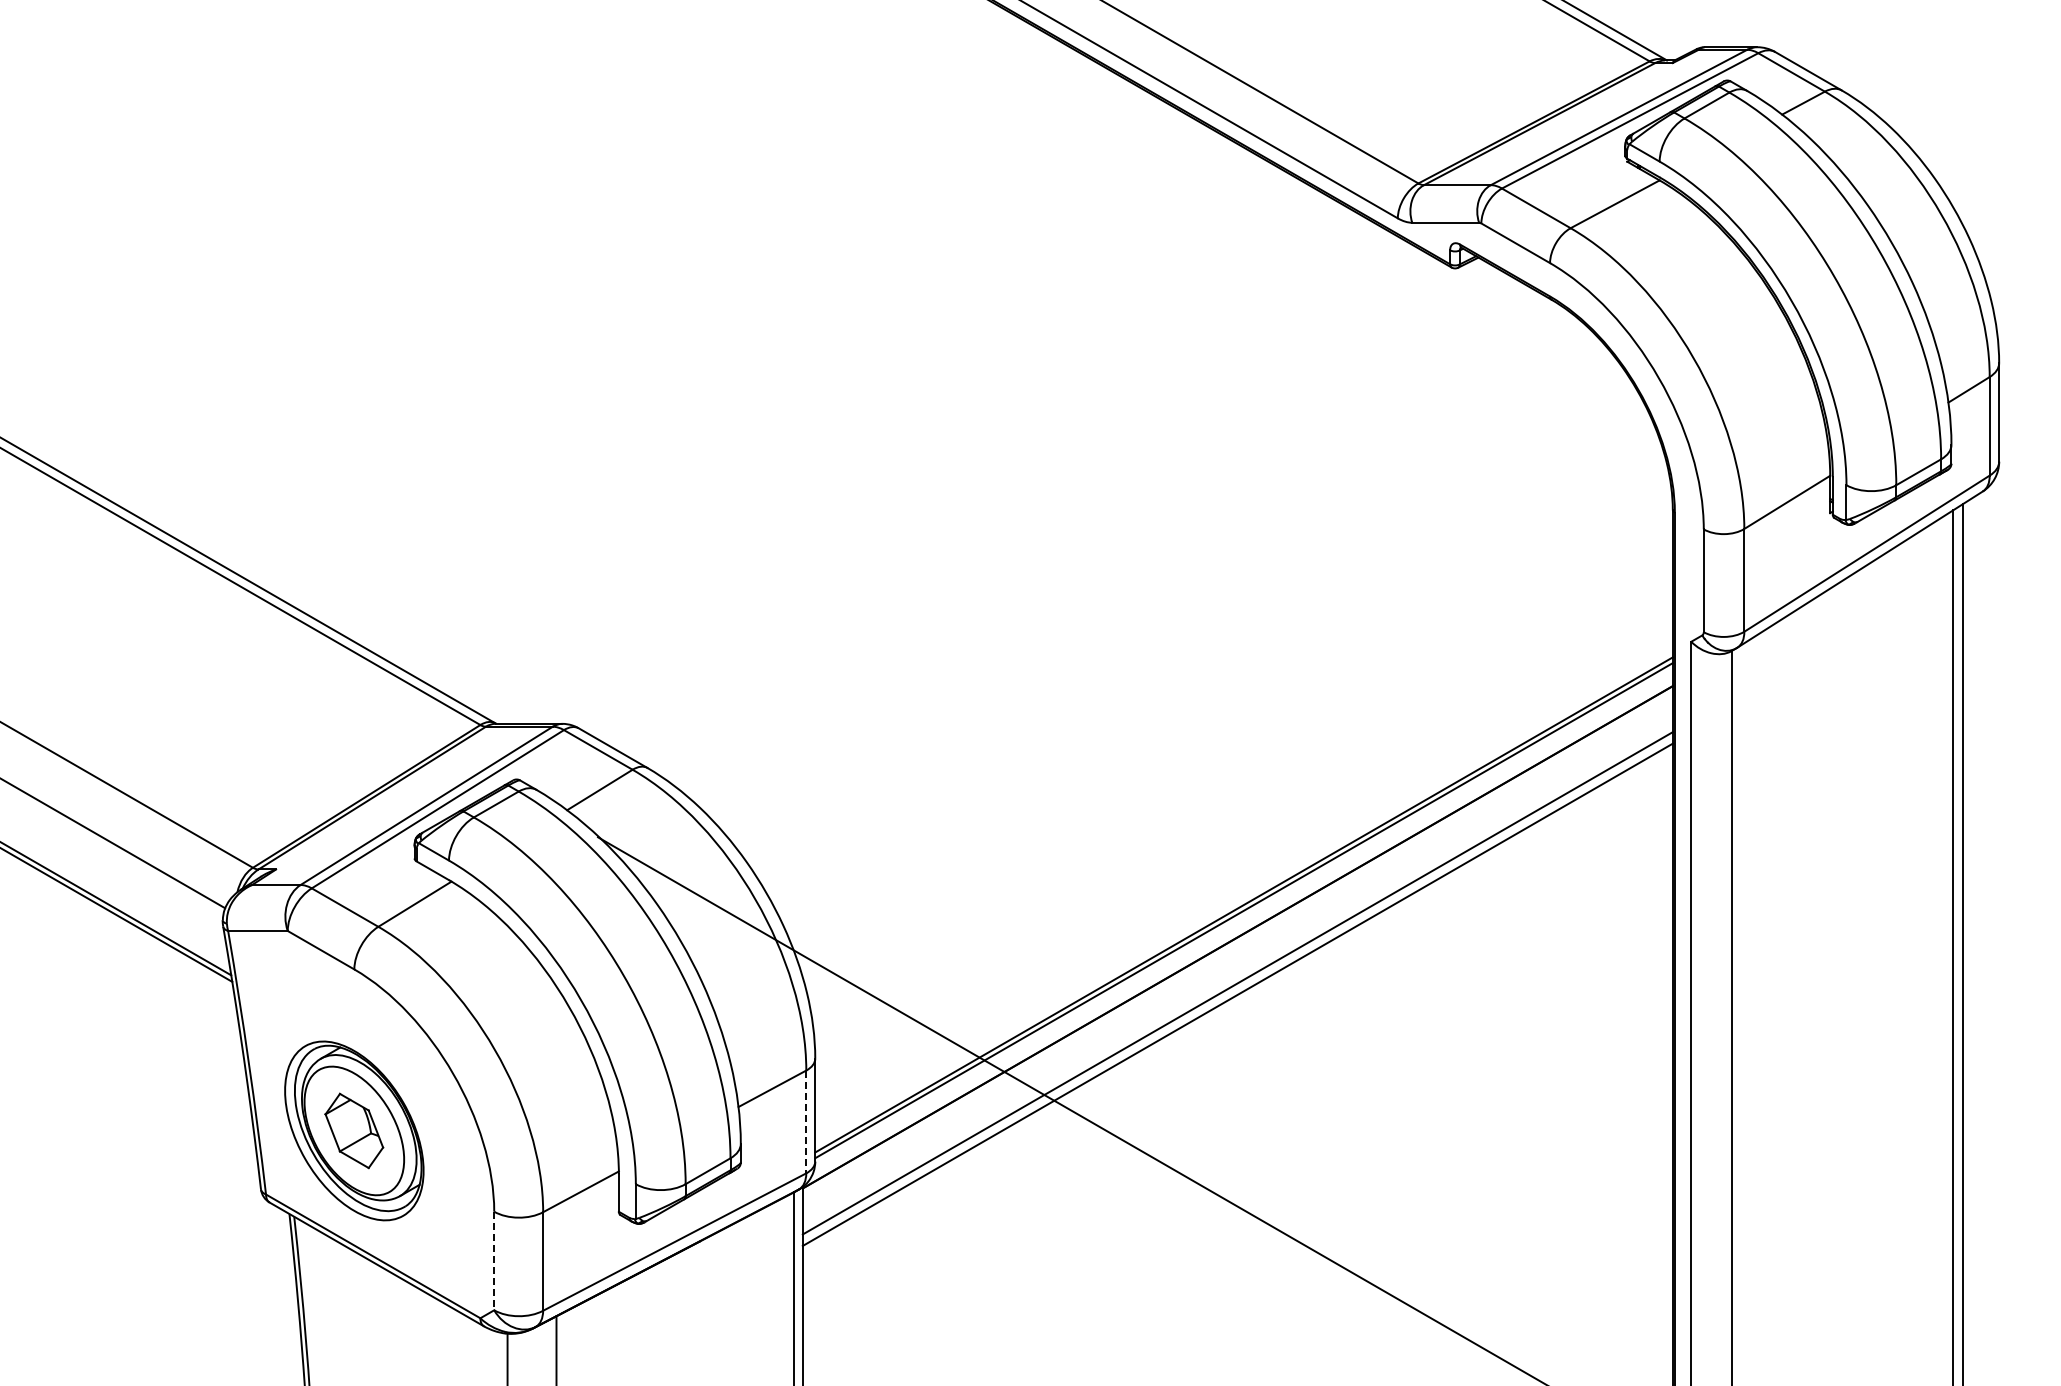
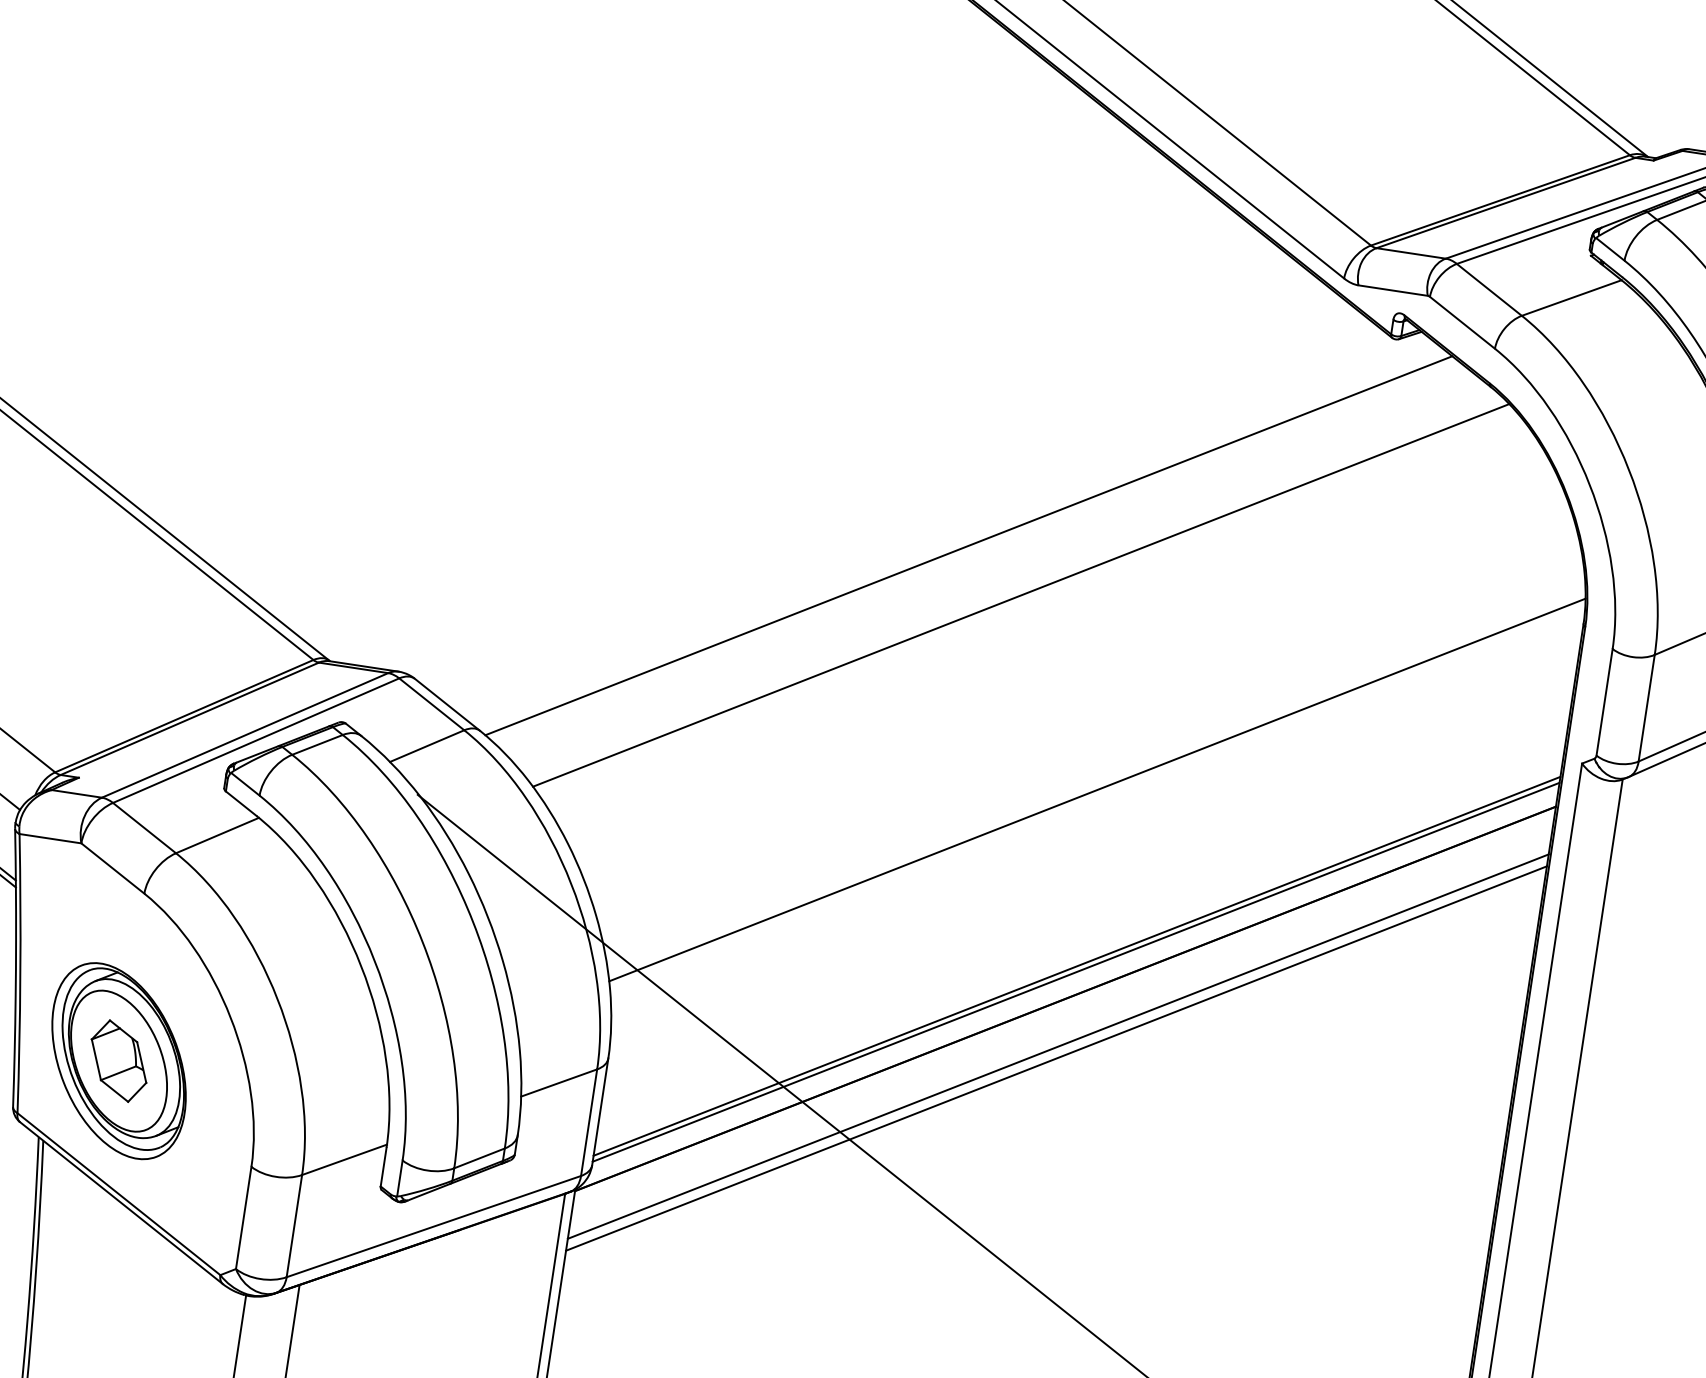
line: (1081, 523) -> (968, 545), added
line: (1138, 563) -> (1021, 595), added
line: (1238, 735) -> (1097, 789), added
line: (806, 1122) -> (589, 1123), dashed -> solid
line: (494, 1261) -> (243, 1218), dashed -> solid

